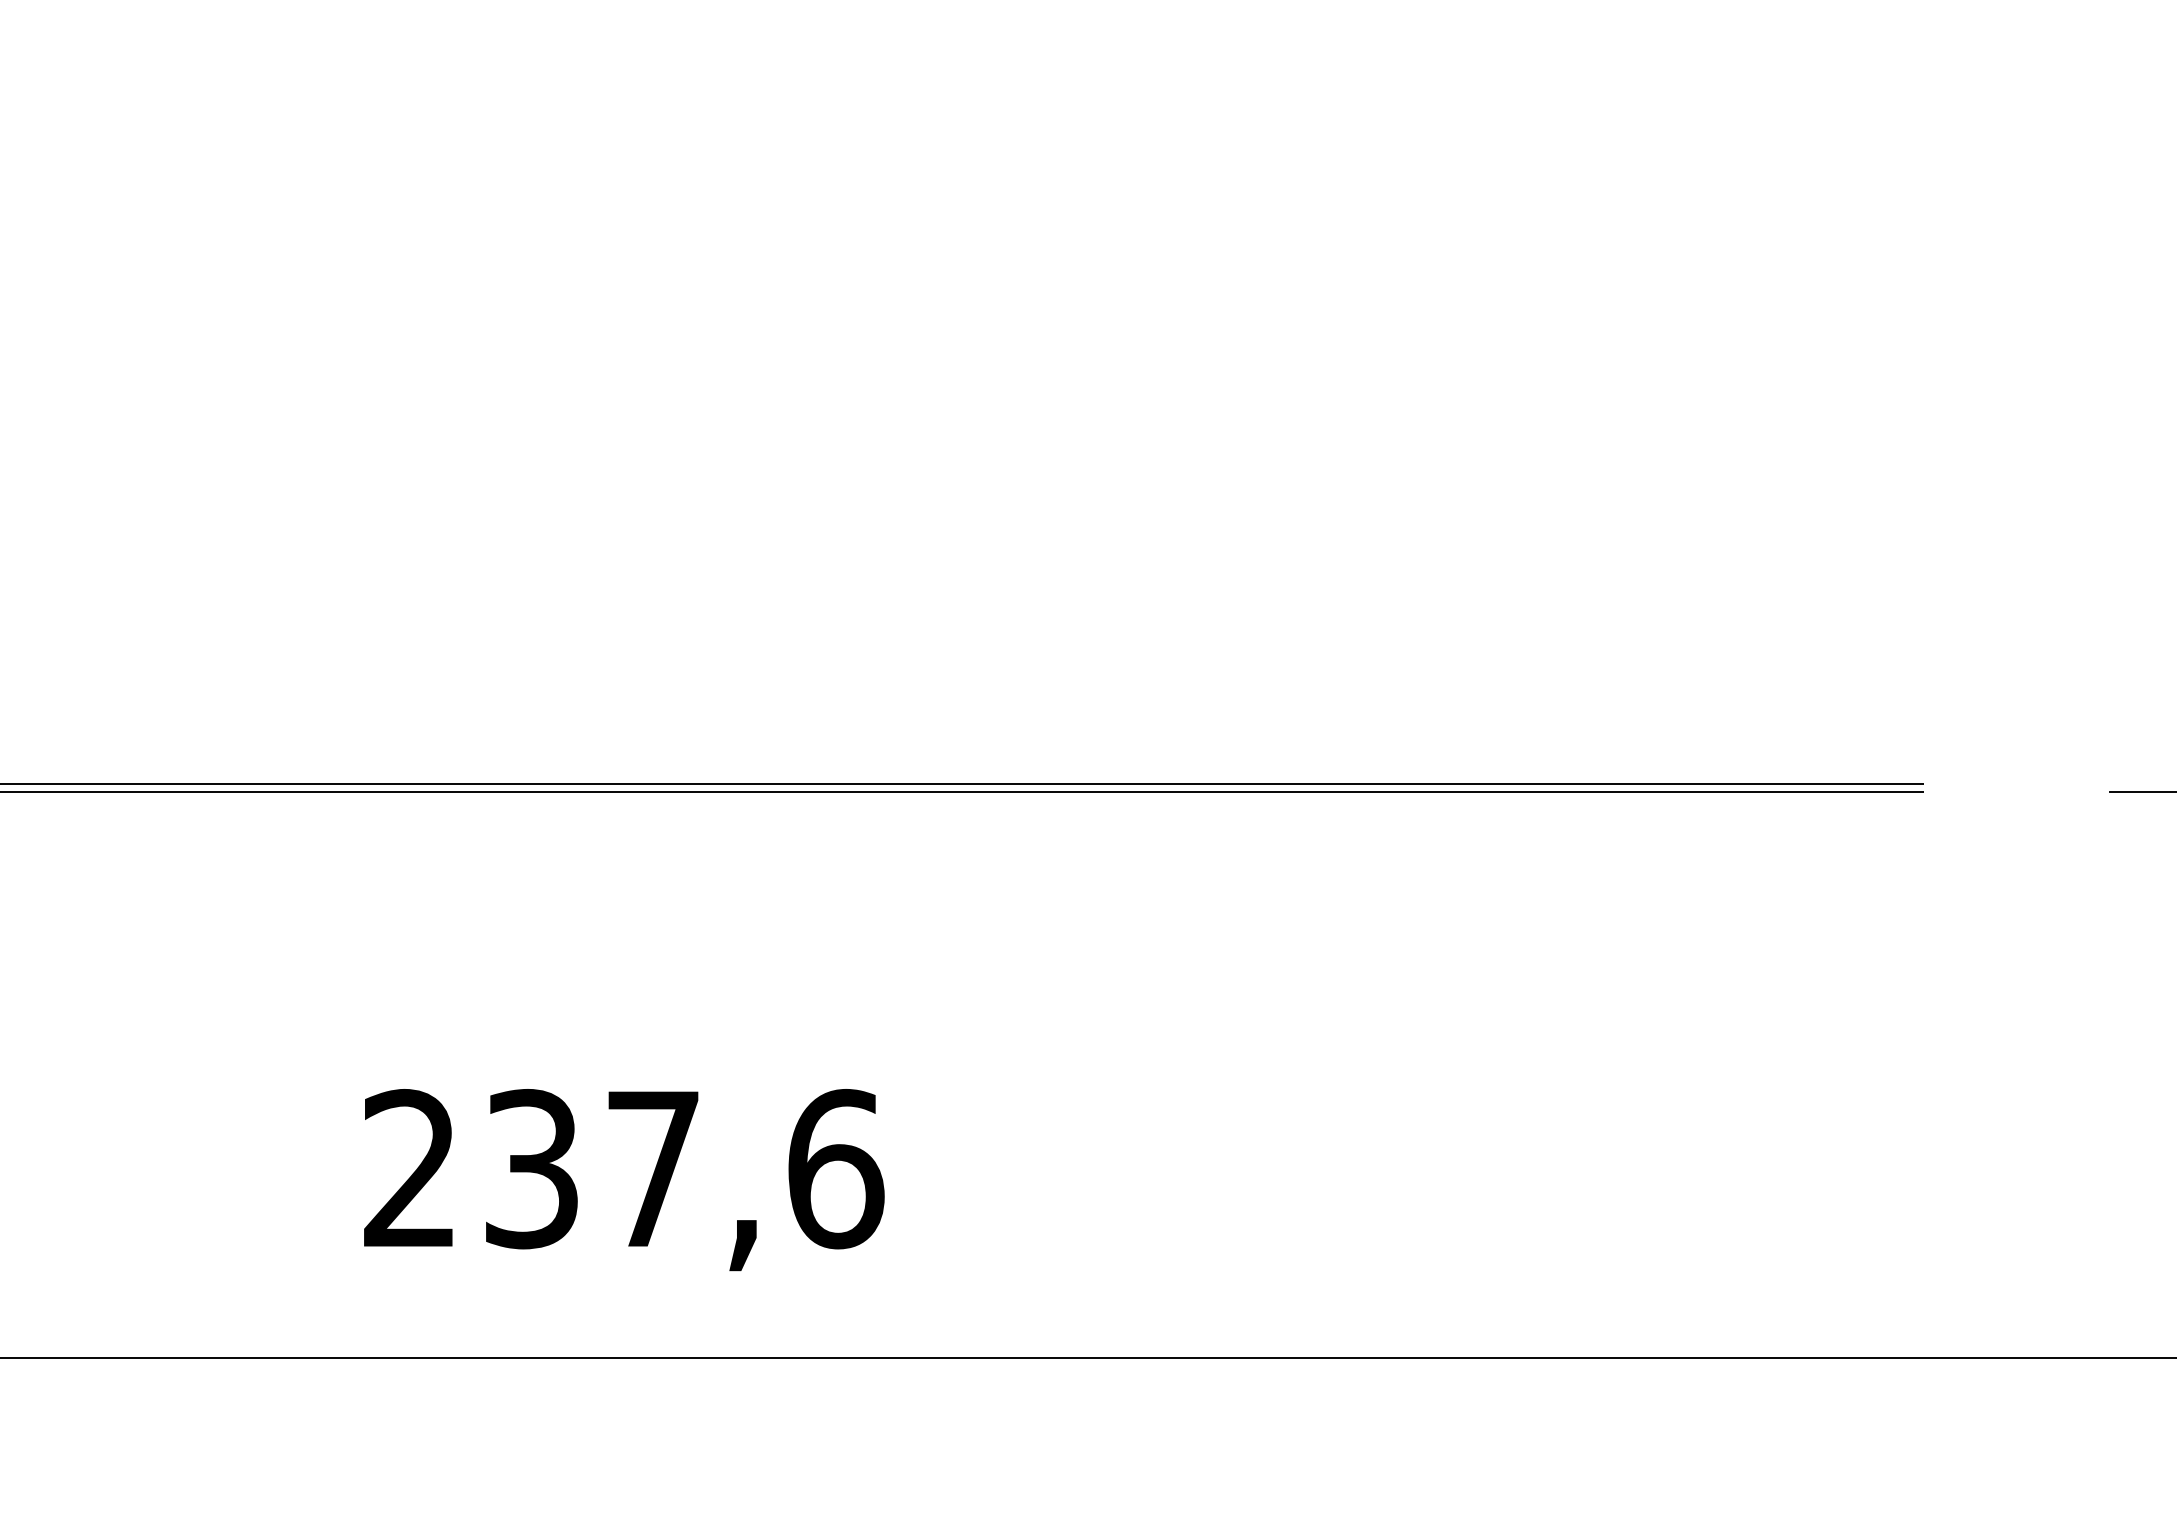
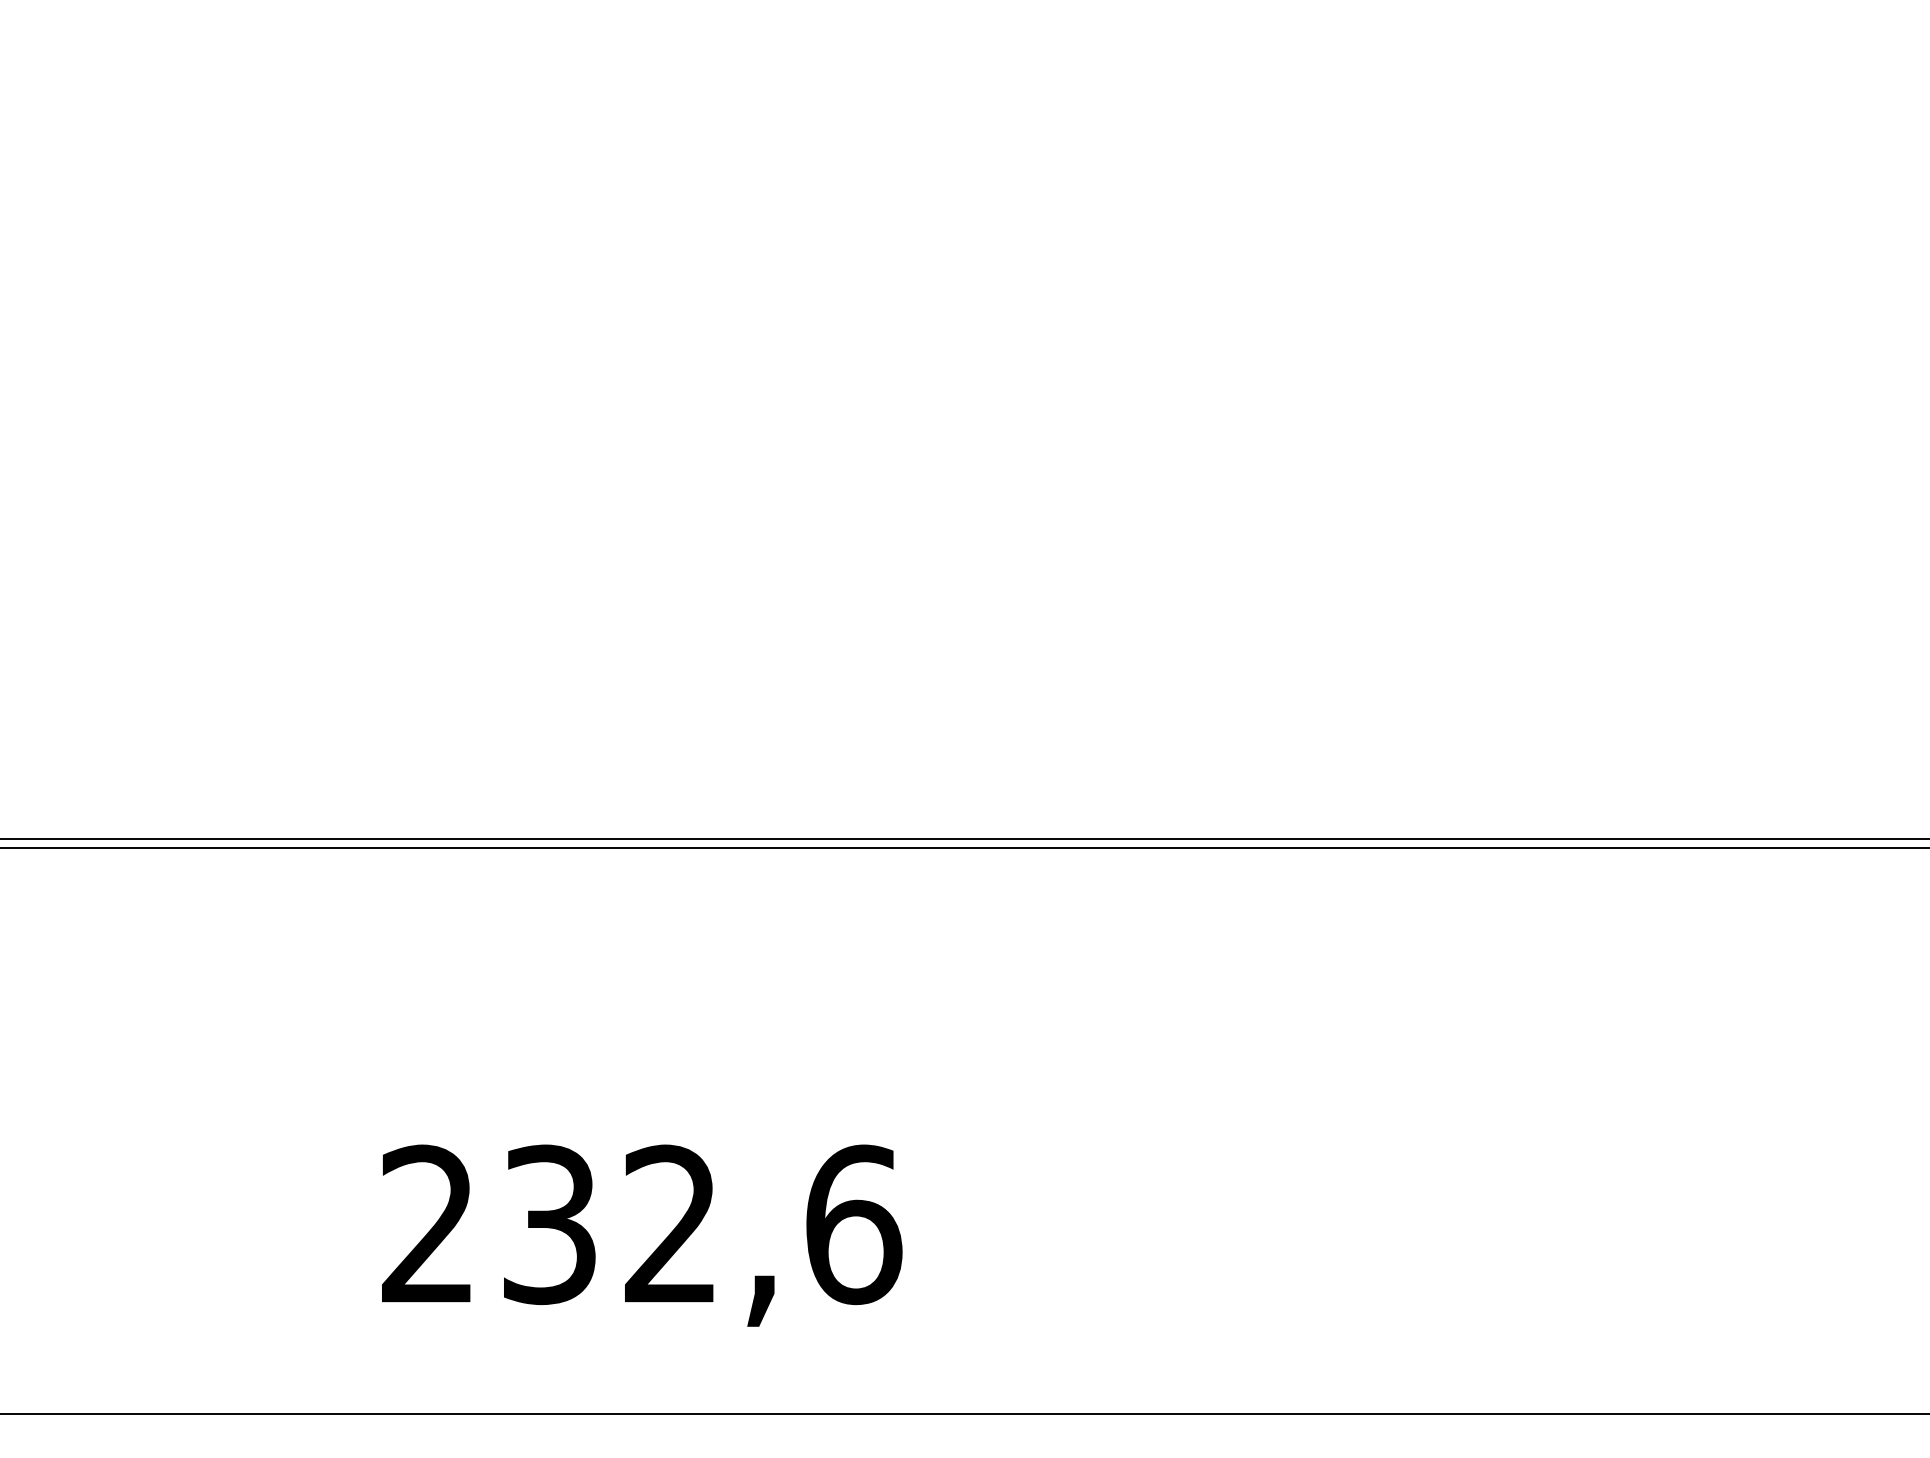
text: (652, 1167) -> (670, 1223), 237,6 -> 232,6

